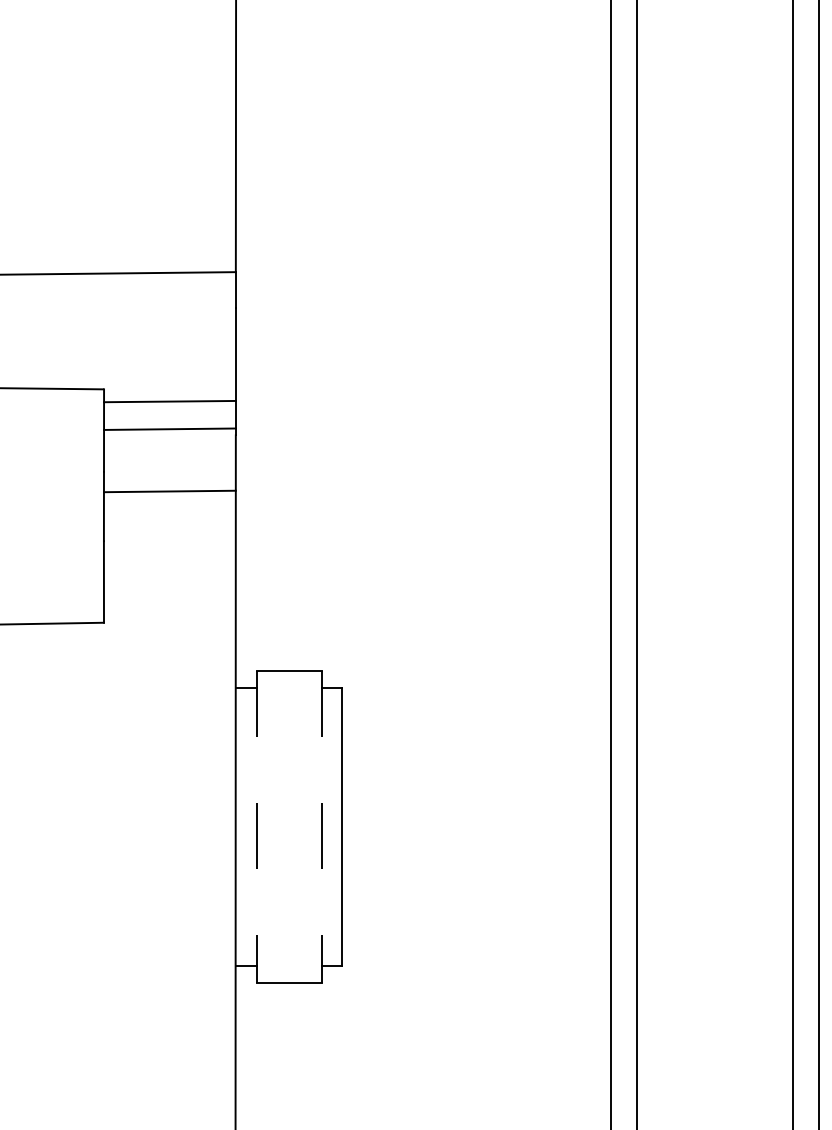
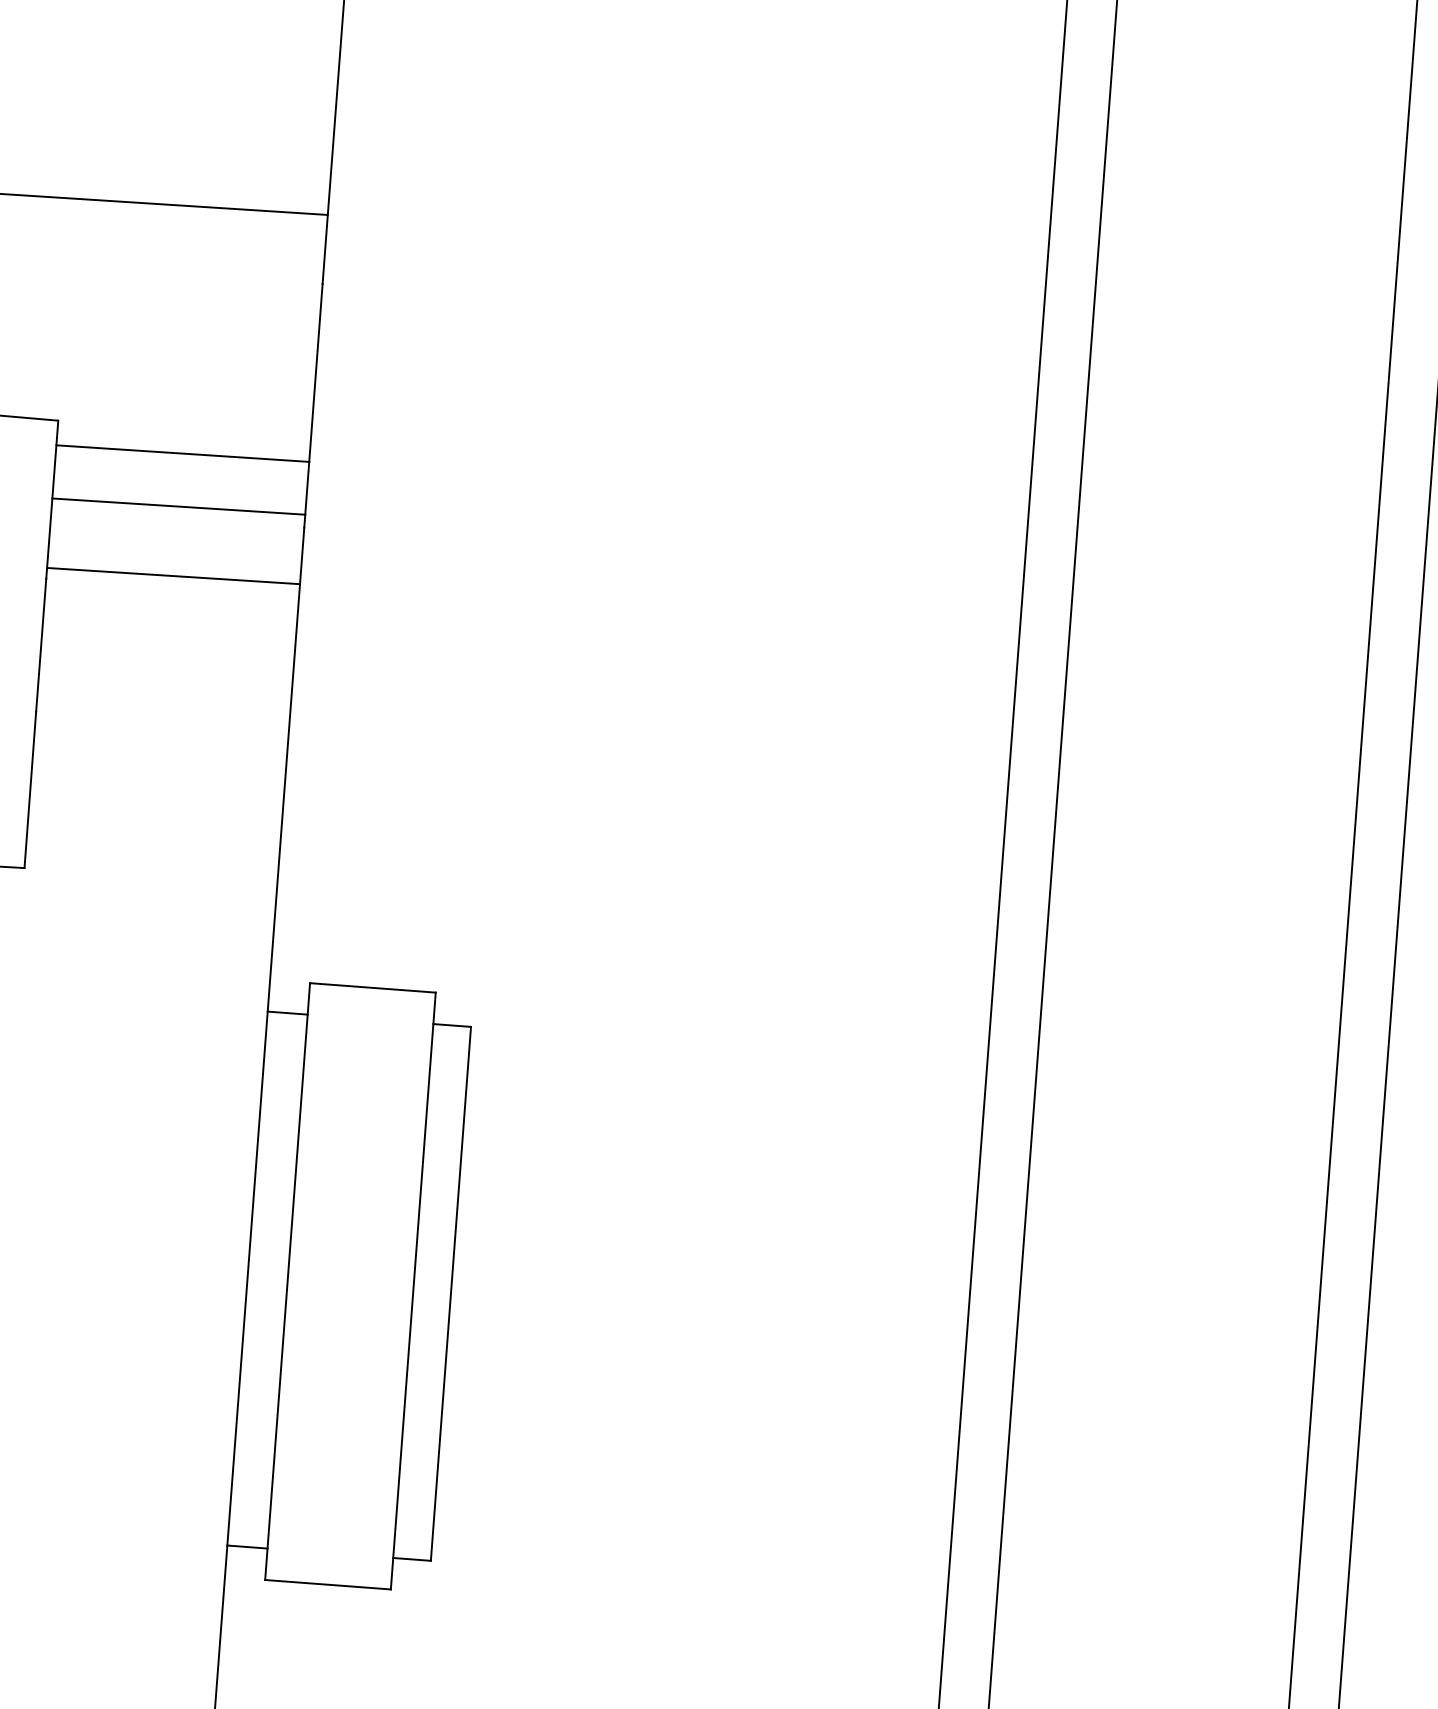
line: (169, 491) -> (172, 576), moved
line: (256, 826) -> (287, 1280), dashed -> solid
line: (322, 826) -> (414, 1290), dashed -> solid

